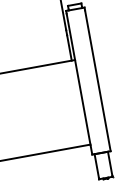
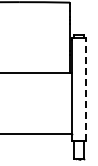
line: (97, 79) -> (85, 89), solid -> dashed

